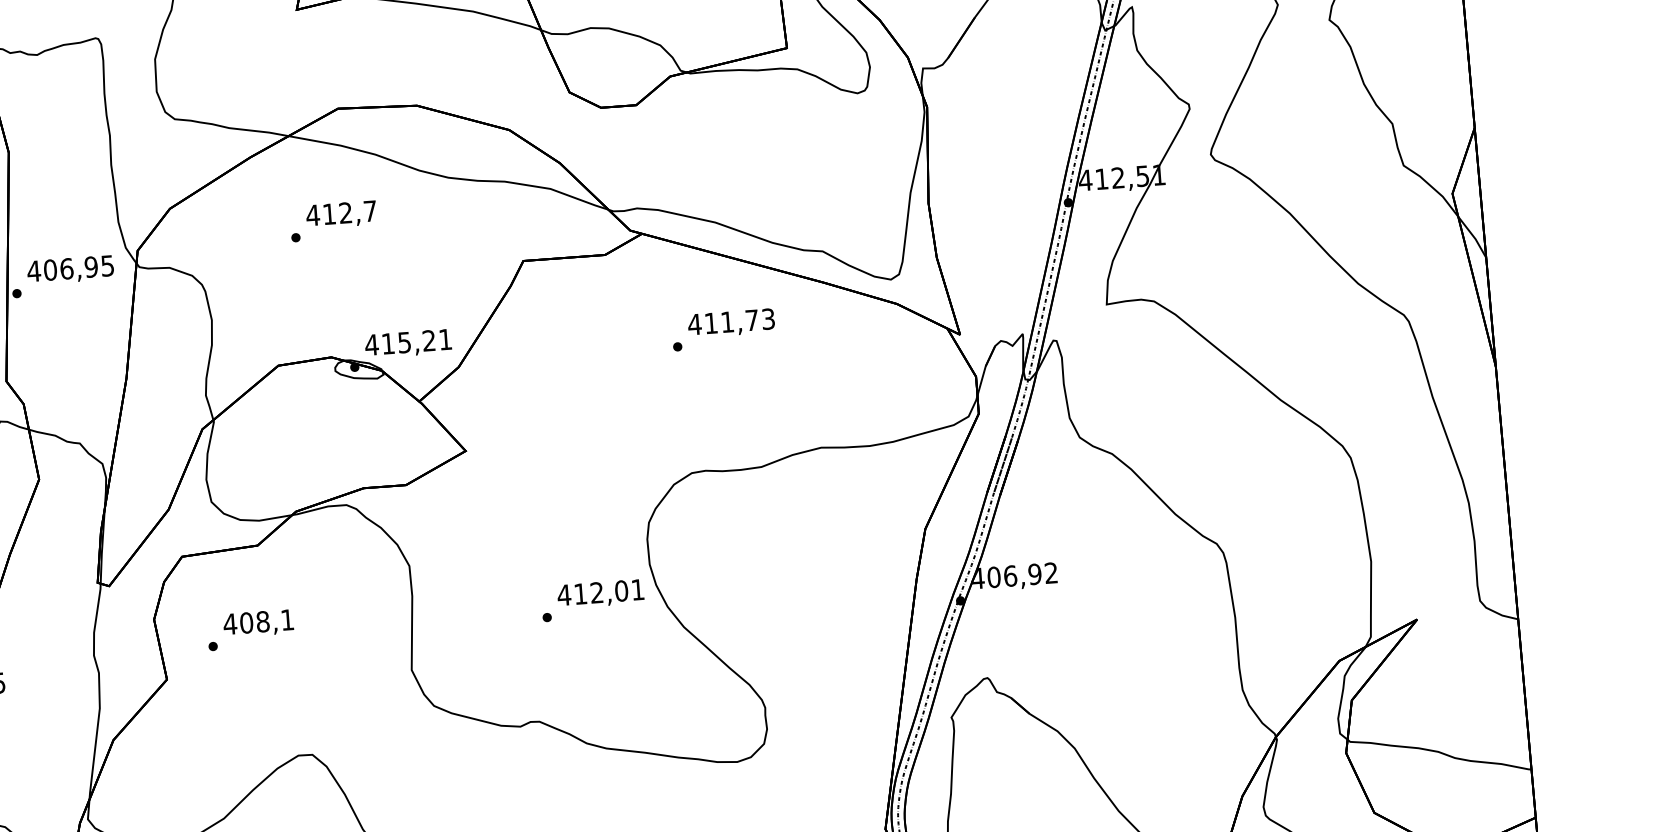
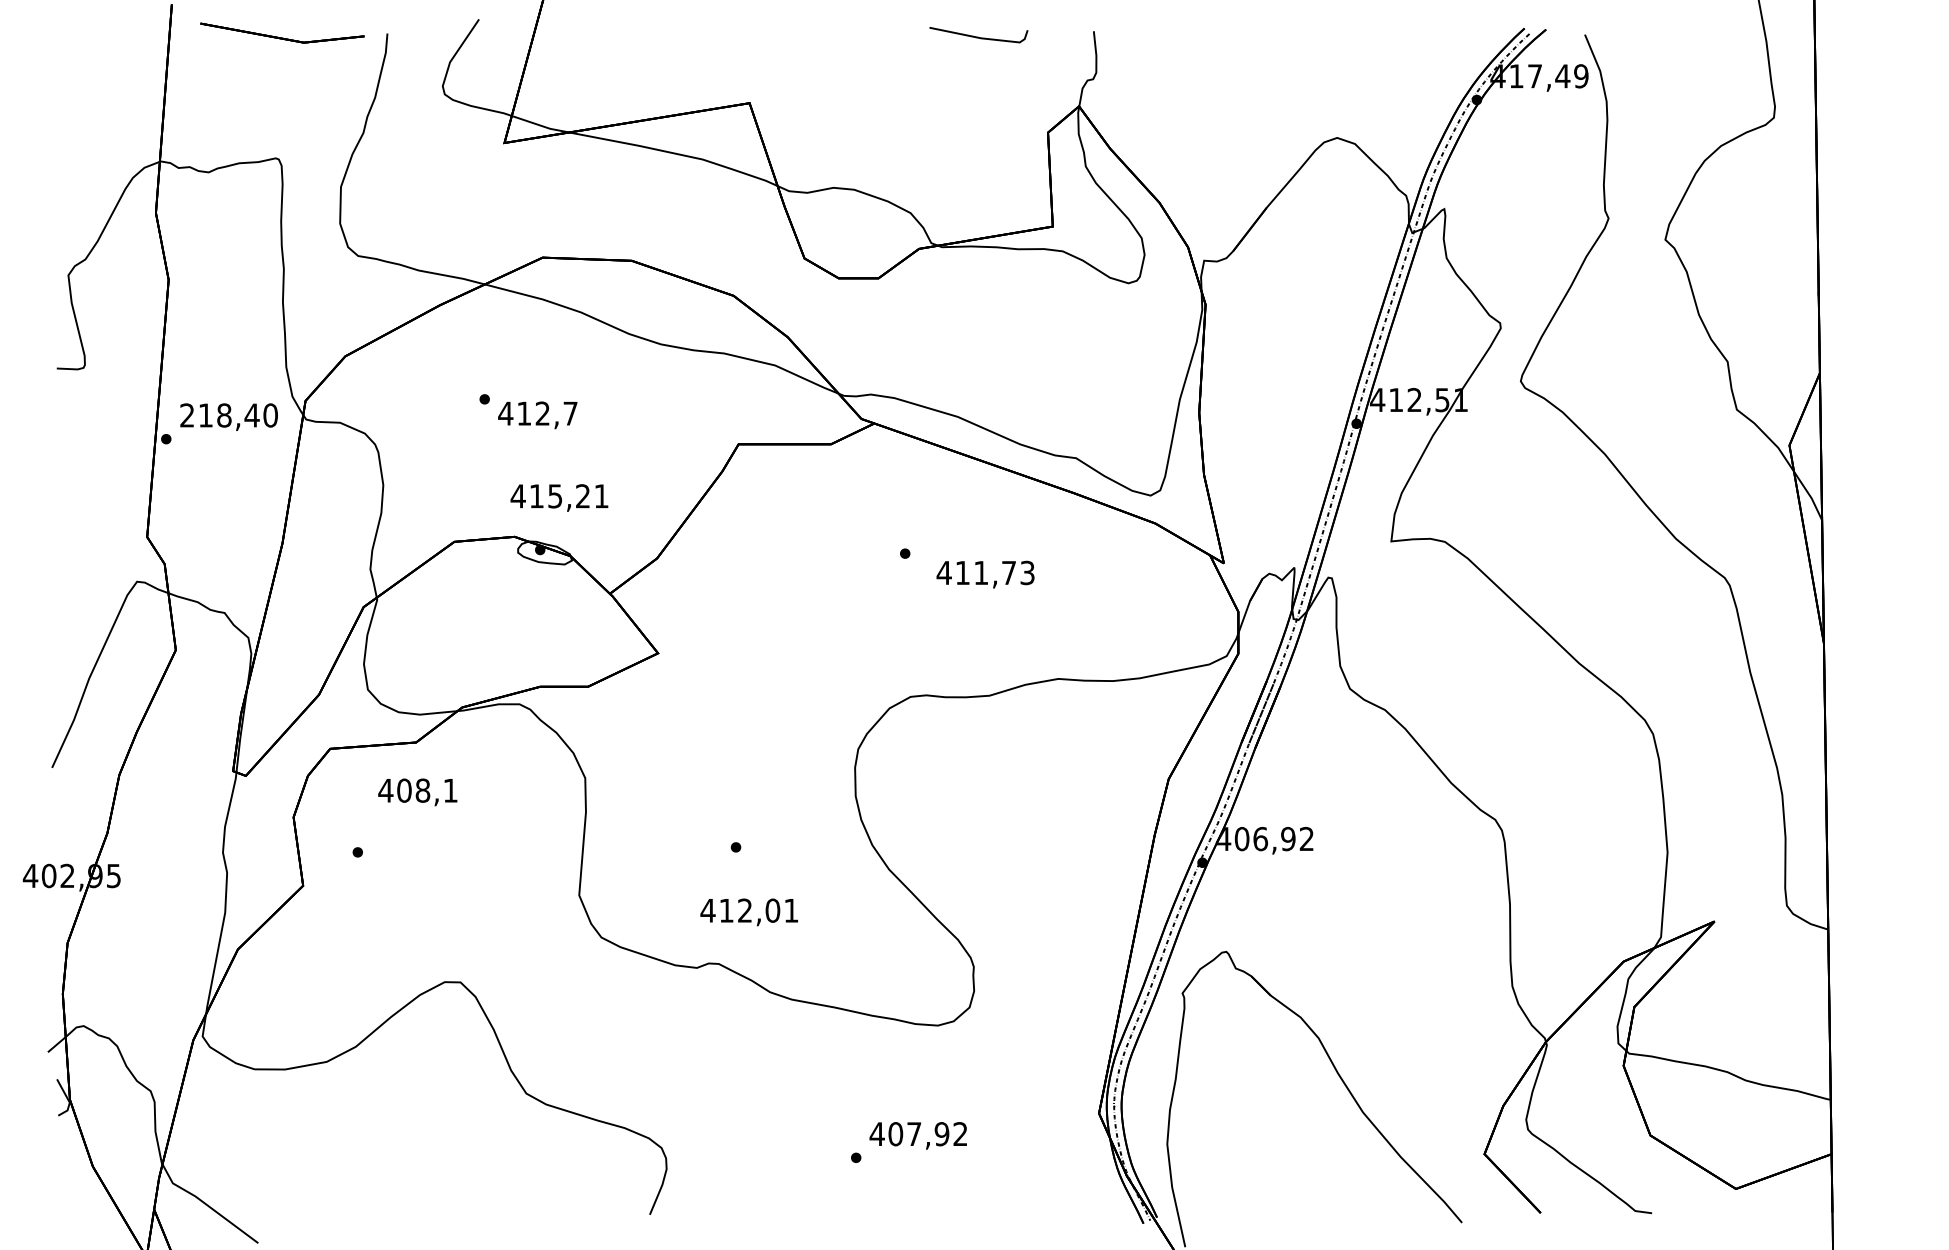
text: (341, 214) -> (537, 415), moved
text: (70, 268) -> (228, 415), 406,95 -> 218,40
text: (731, 323) -> (985, 574), moved
text: (408, 343) -> (559, 497), moved
text: (600, 594) -> (748, 912), moved
text: (258, 623) -> (417, 792), moved

